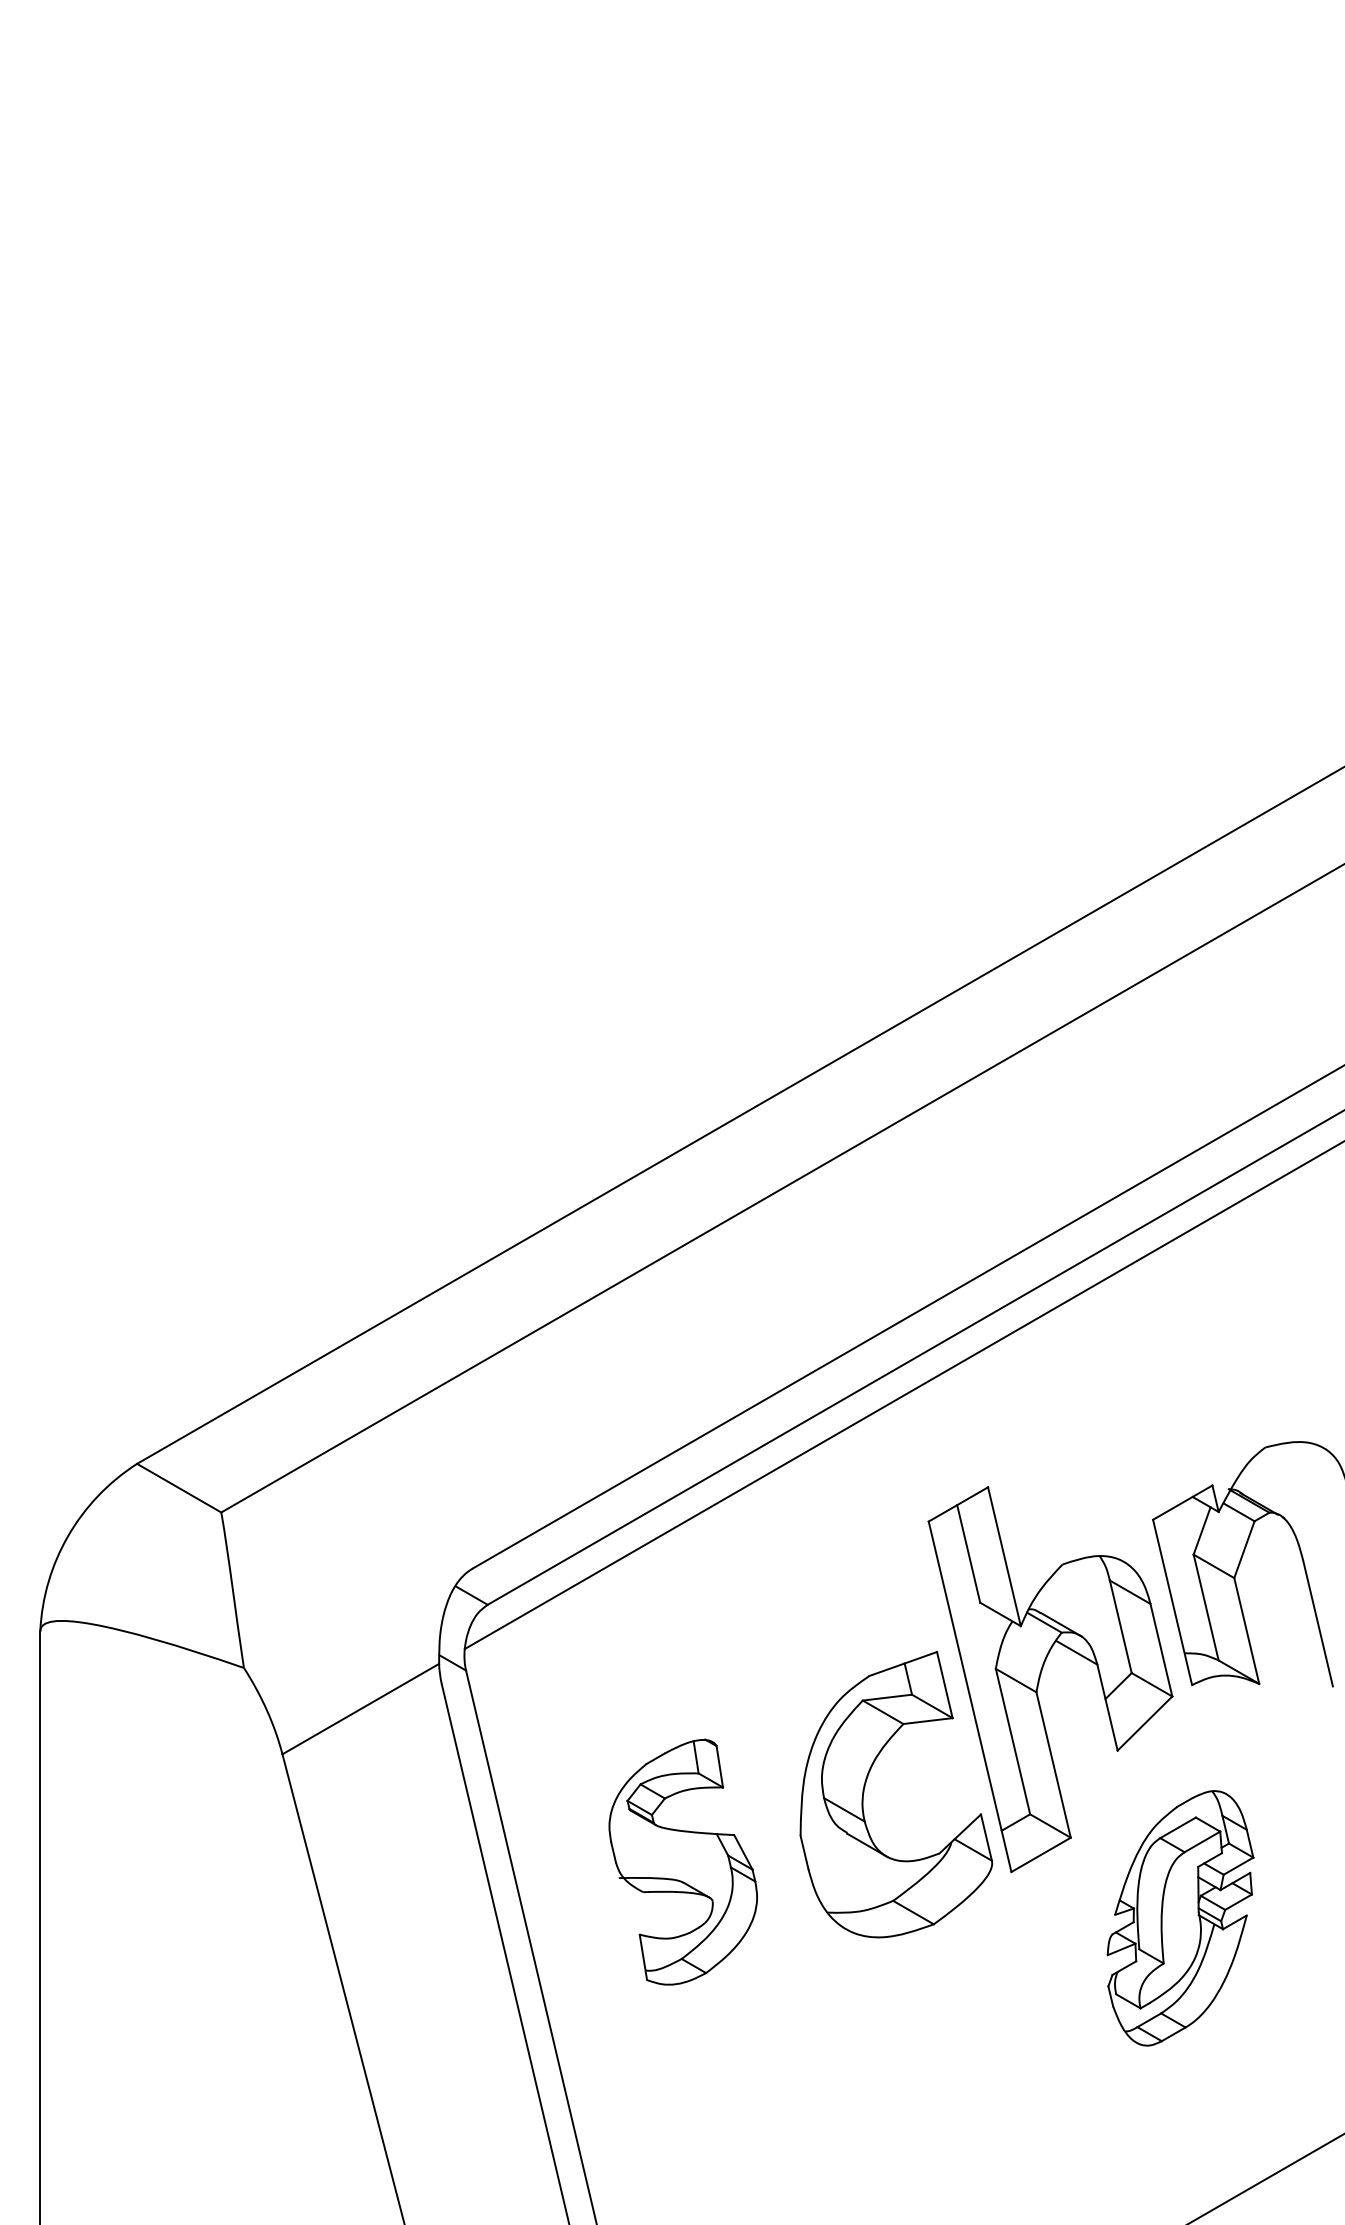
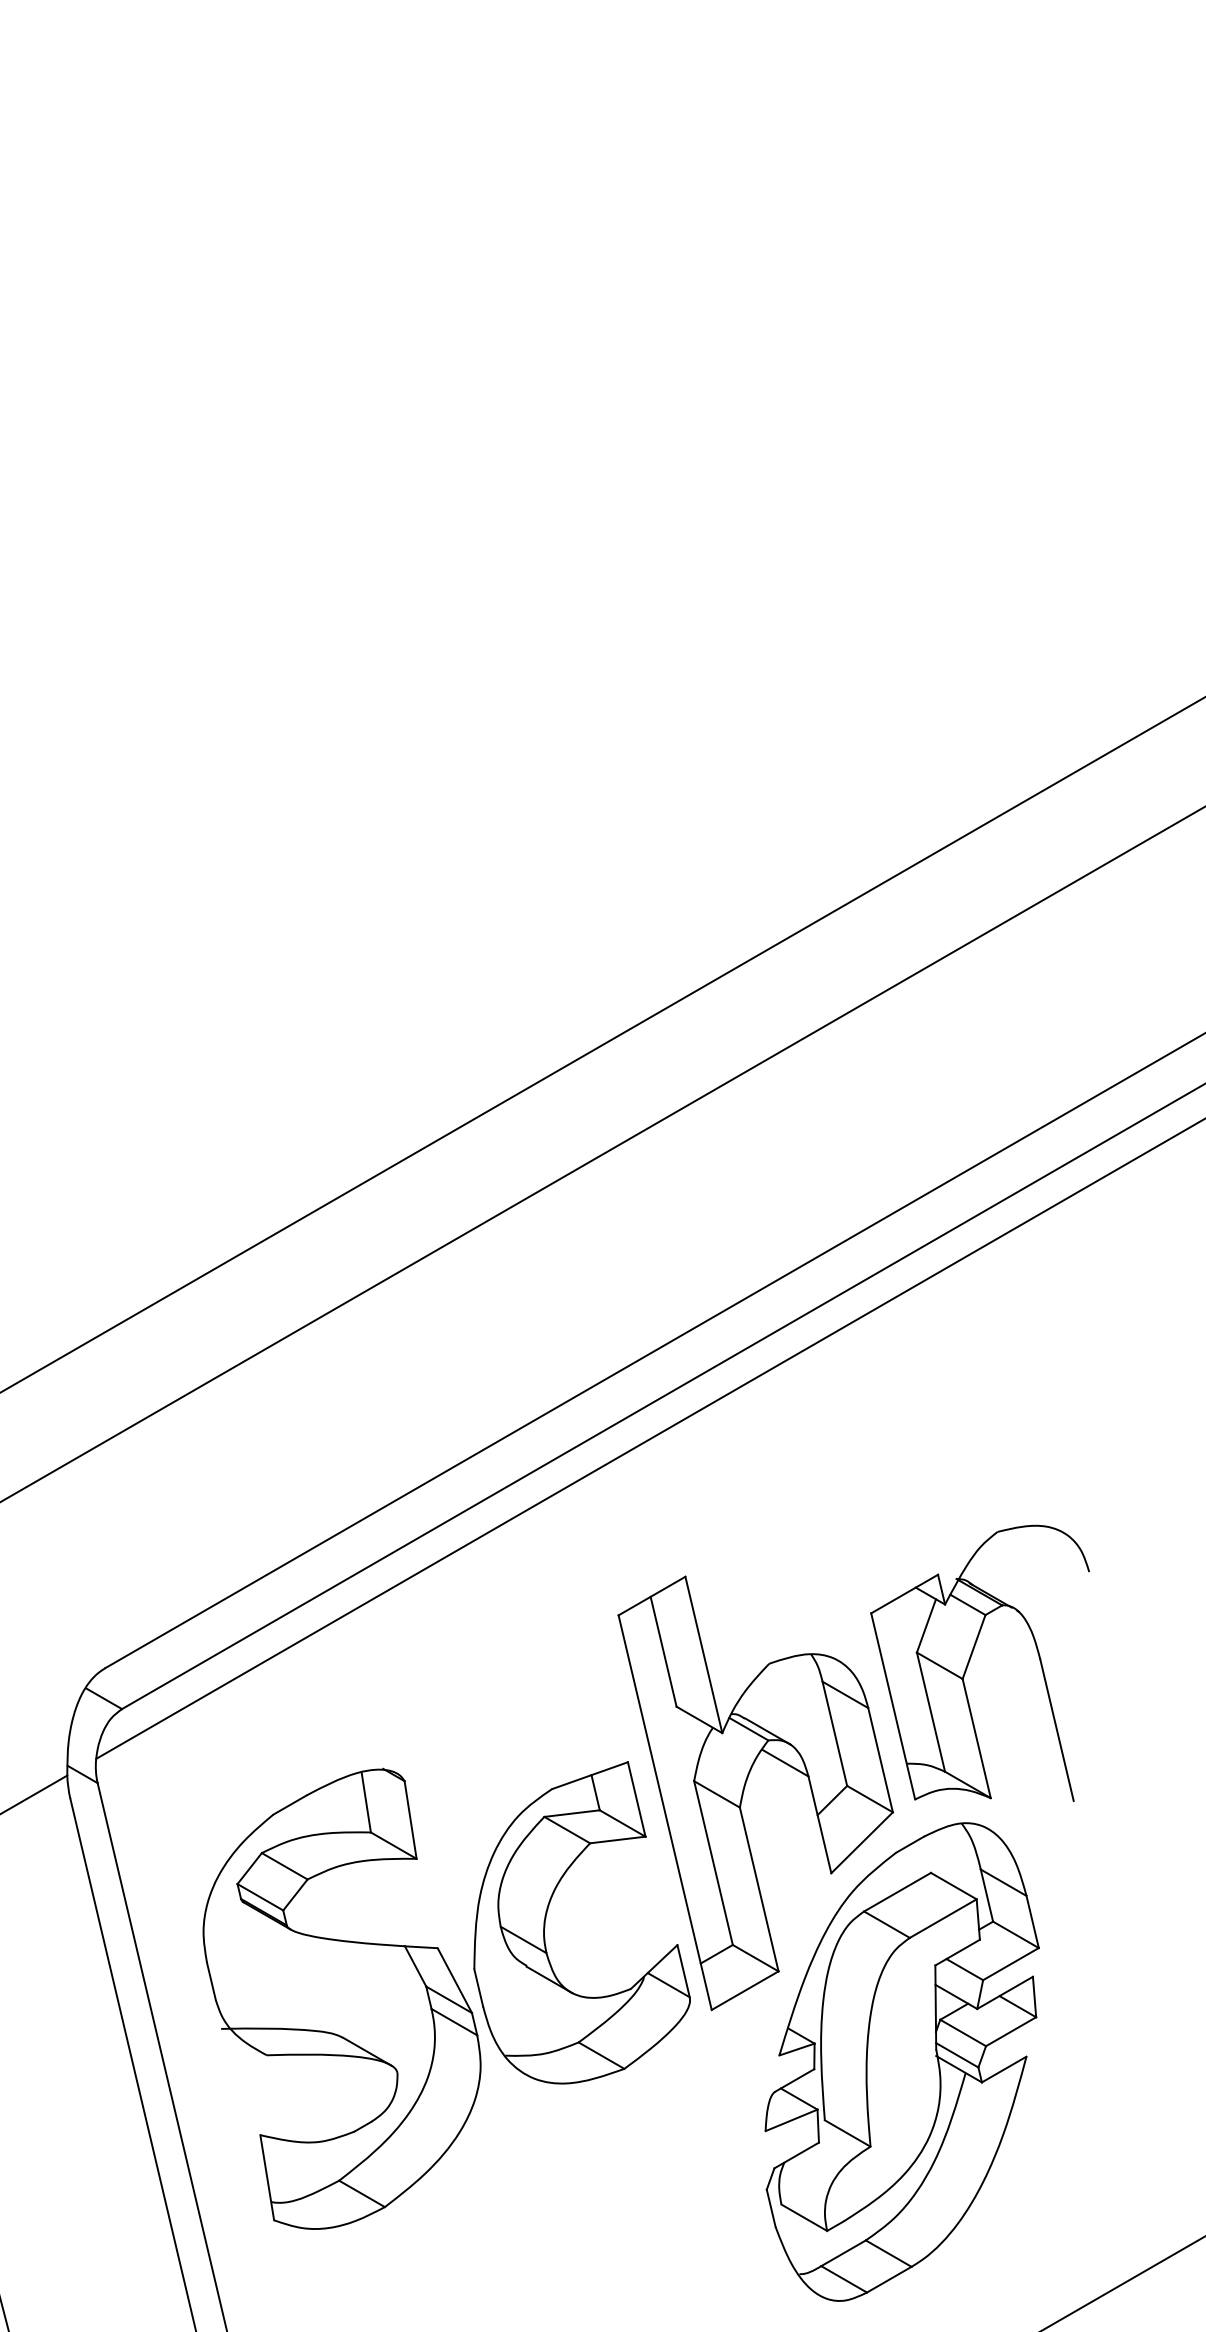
part: (683, 1861) -> (342, 1998), size x1.67
part: (1180, 1918) -> (902, 2062), size x1.67

